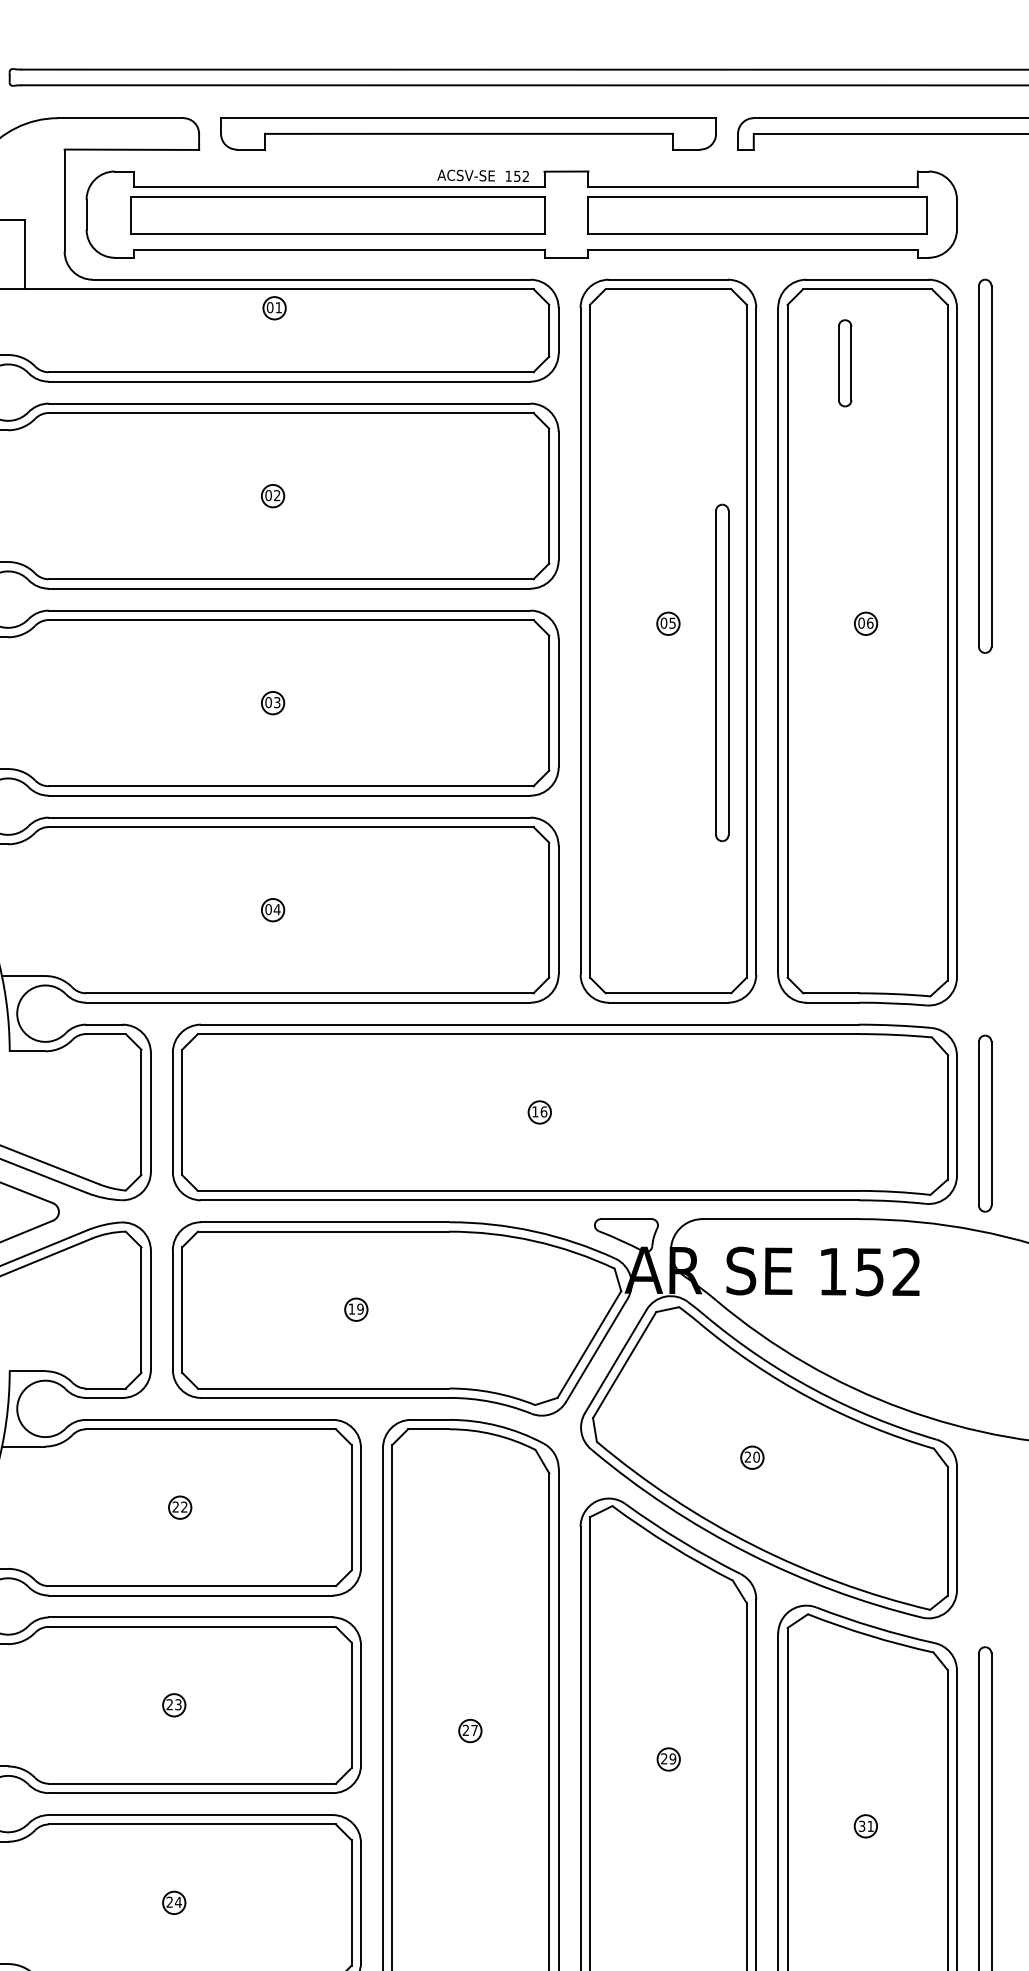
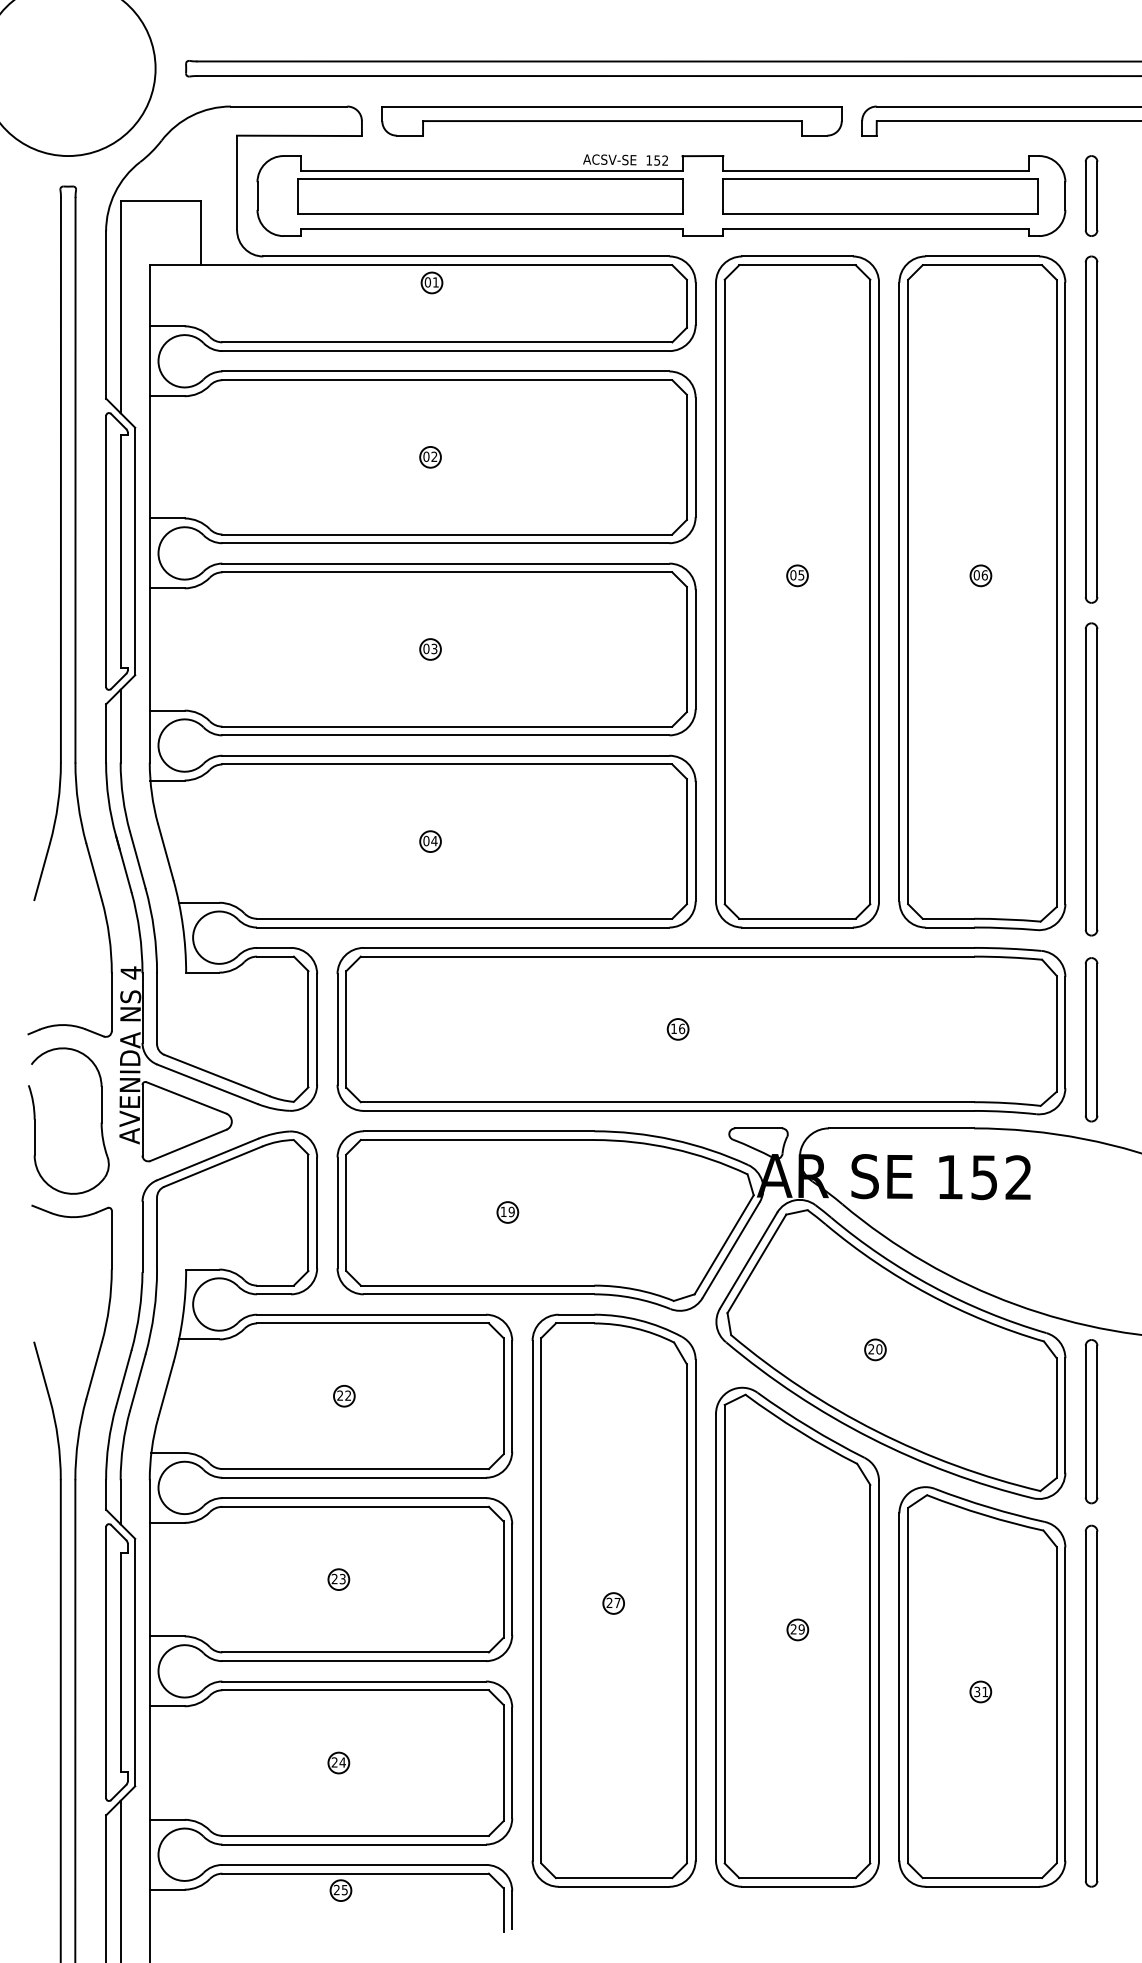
part: (845, 362) -> (1091, 195), moved
part: (722, 673) -> (1091, 779), moved
part: (985, 1534) -> (1091, 1421), added

